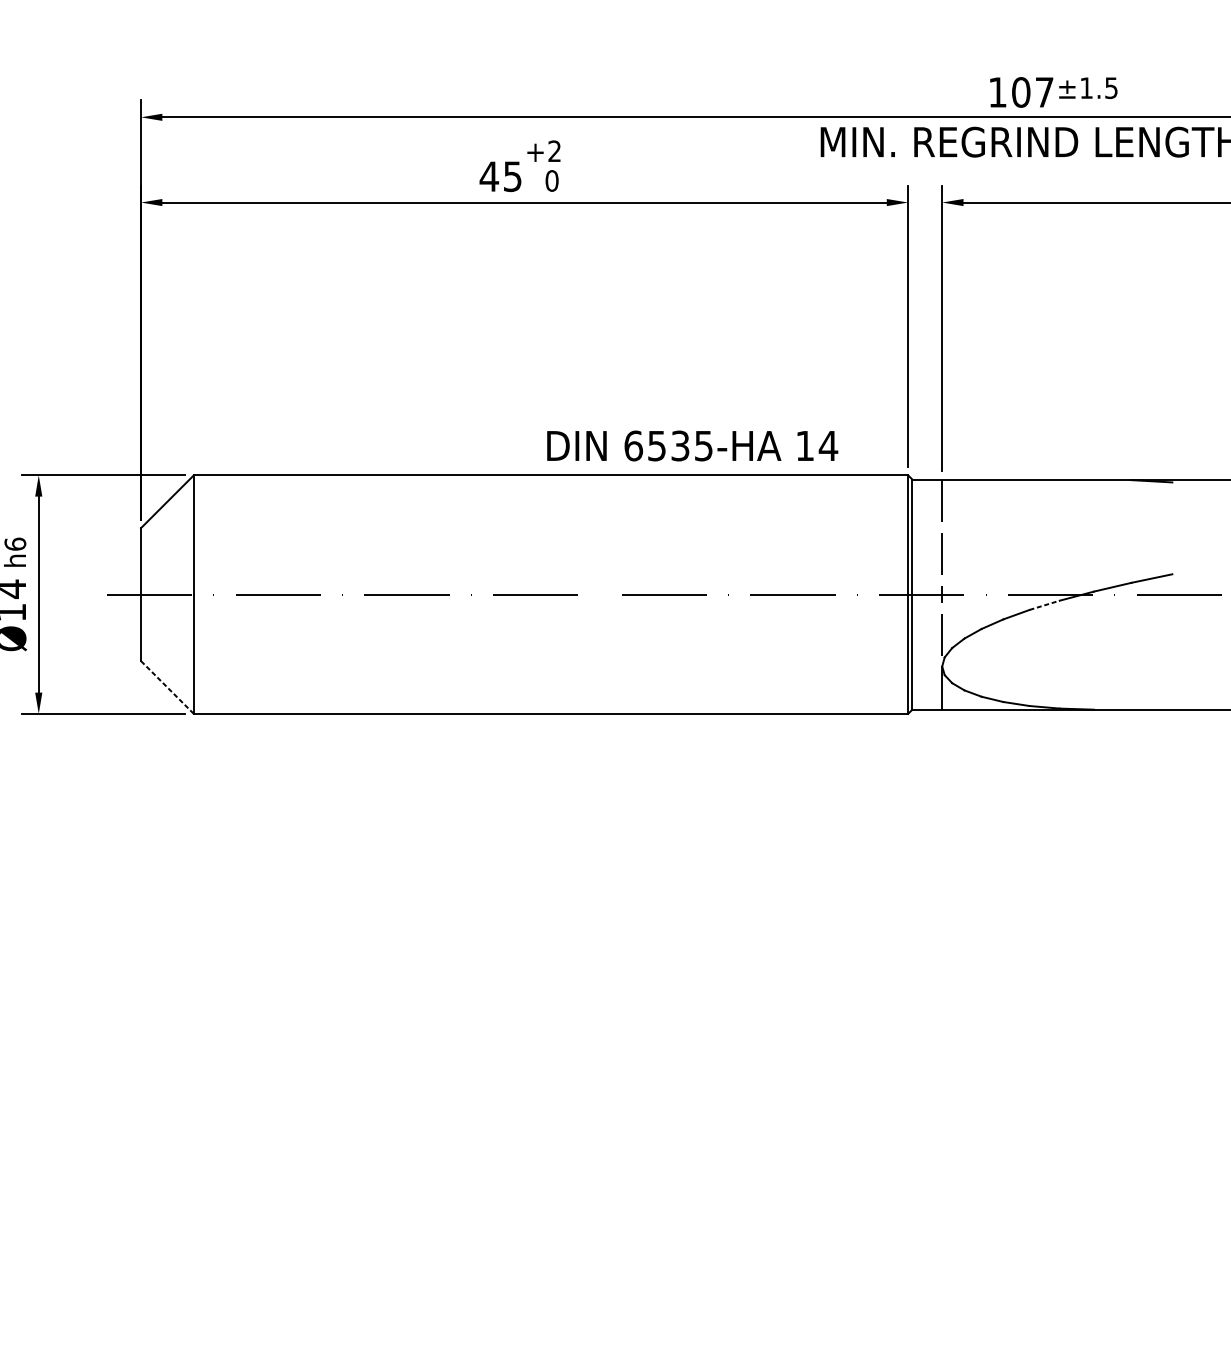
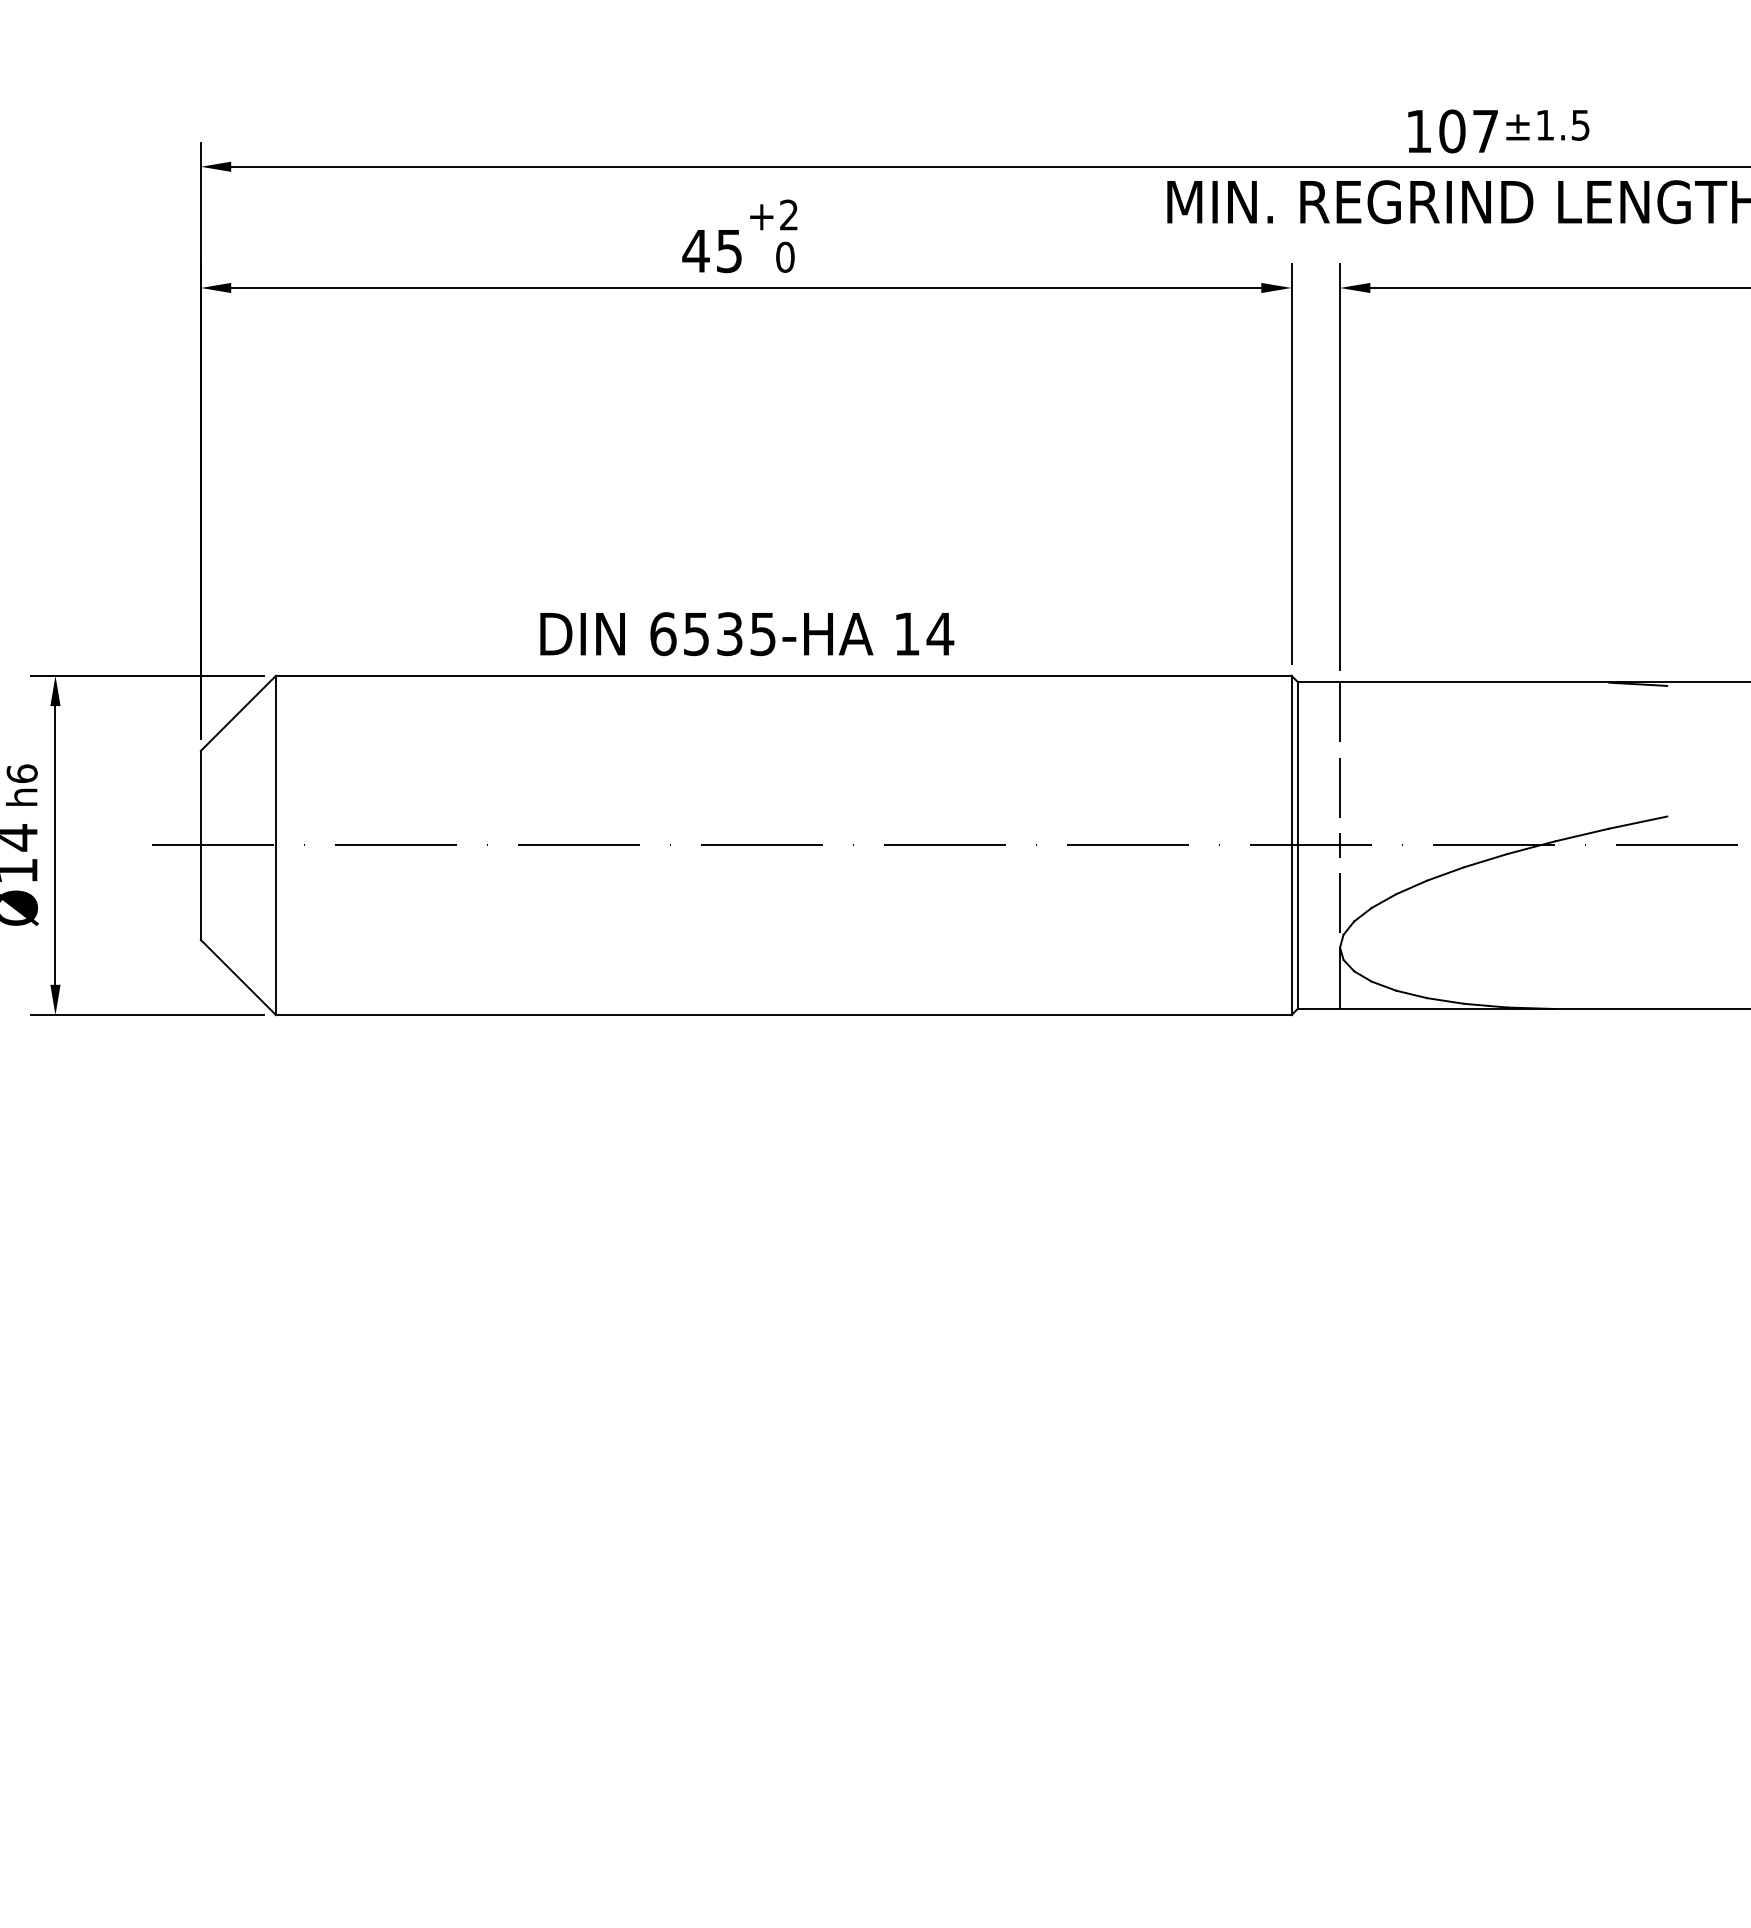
text: (692, 446) -> (747, 634), moved
line: (1044, 605) -> (1485, 860), dashed -> solid
line: (167, 687) -> (238, 977), dashed -> solid

